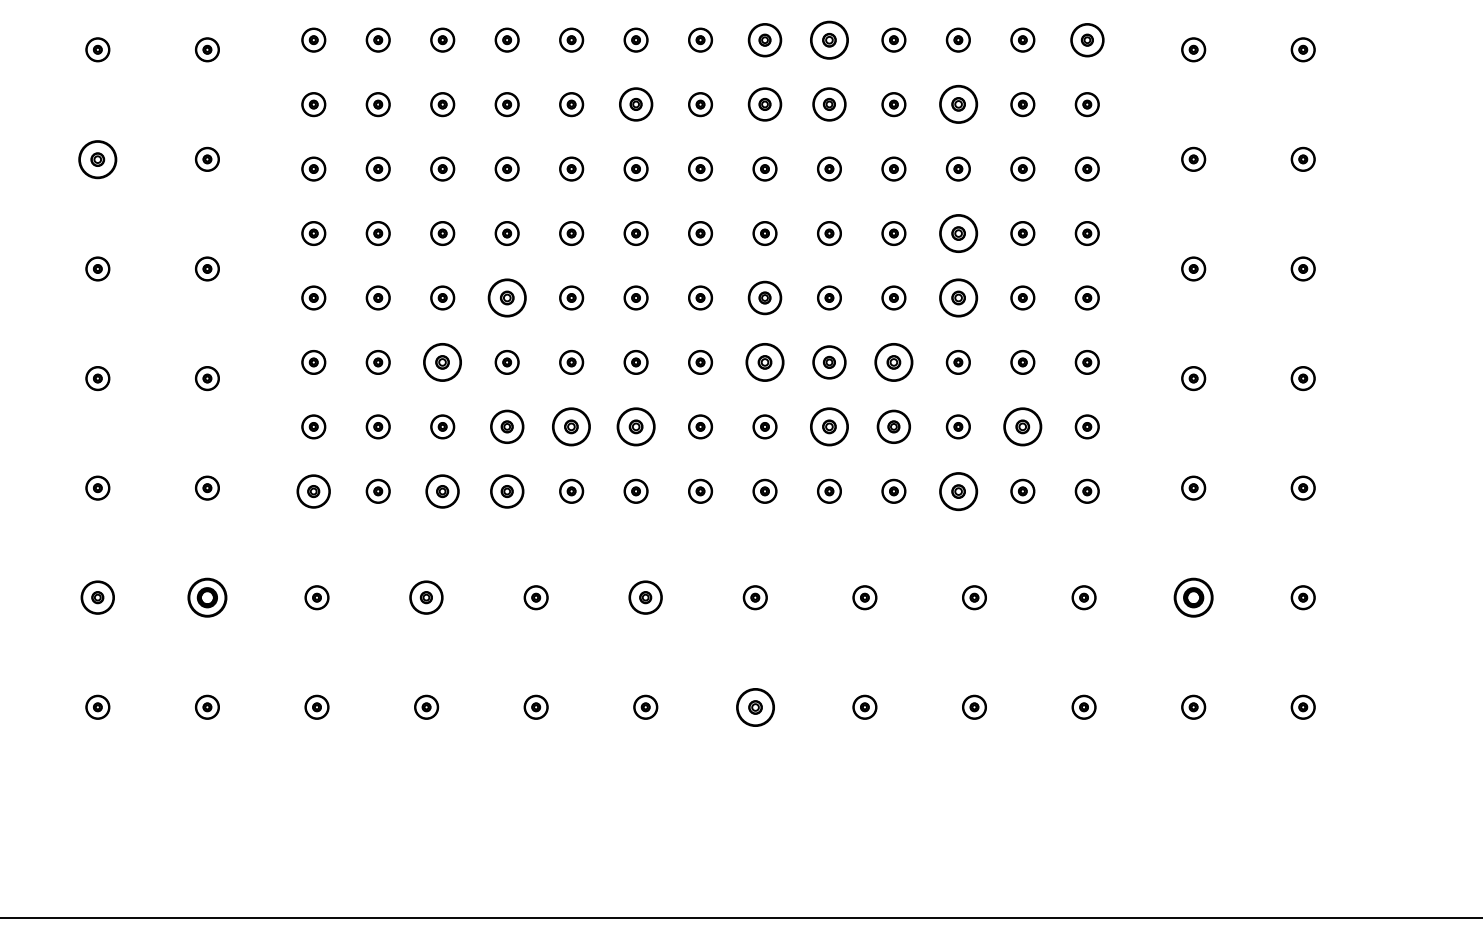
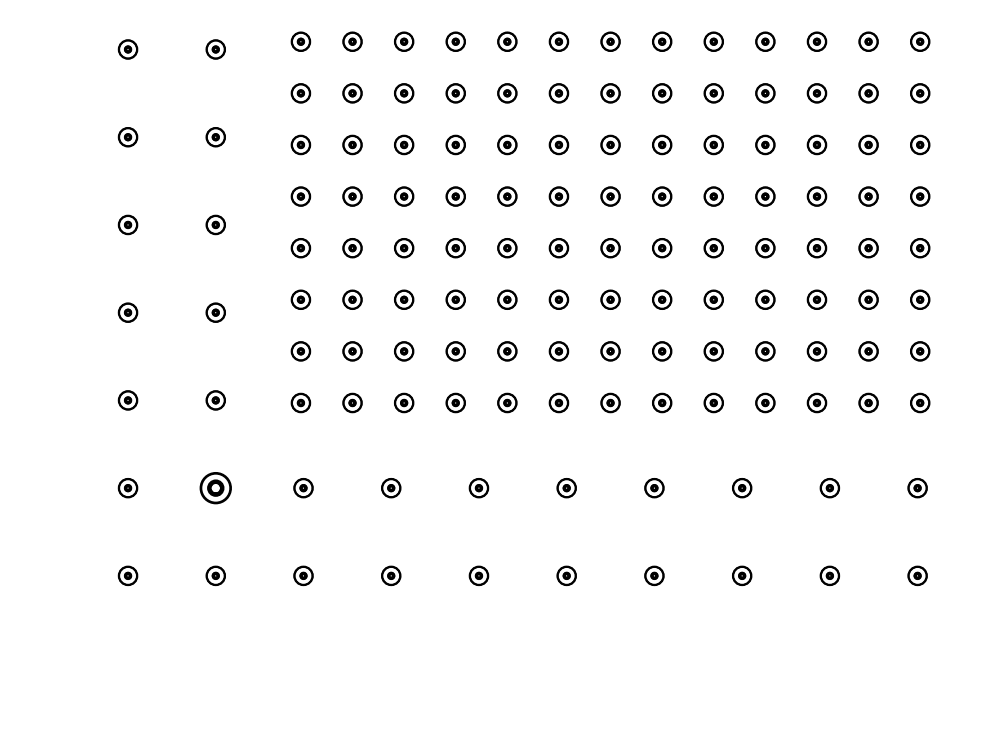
part: (764, 39) -> (661, 41), size x0.71
part: (829, 39) -> (713, 41), size x0.62
part: (1086, 39) -> (919, 41), size x0.71
part: (635, 104) -> (558, 93), size x0.71
part: (764, 104) -> (661, 93), size x0.71
part: (829, 104) -> (713, 93), size x0.71
part: (957, 104) -> (816, 93), size x0.62
part: (97, 158) -> (127, 136), size x0.62
part: (957, 233) -> (816, 196), size x0.62
part: (506, 297) -> (455, 247), size x0.62
part: (764, 297) -> (661, 247), size x0.71
part: (957, 297) -> (816, 247), size x0.62
part: (442, 362) -> (403, 299), size x0.62
part: (764, 362) -> (661, 299), size x0.62
part: (829, 362) -> (713, 299), size x0.71
part: (893, 362) -> (765, 299), size x0.62
part: (506, 426) -> (455, 351), size x0.71
part: (571, 426) -> (507, 351), size x0.62
part: (635, 426) -> (558, 351), size x0.62
part: (829, 426) -> (713, 351), size x0.62
part: (893, 426) -> (765, 351), size x0.71
part: (1022, 426) -> (868, 351), size x0.62
part: (313, 490) -> (300, 402), size x0.71
part: (442, 490) -> (403, 402), size x0.71
part: (506, 490) -> (455, 402), size x0.71
part: (957, 490) -> (816, 402), size x0.62
part: (97, 597) -> (127, 487), size x0.71
part: (426, 597) -> (391, 487), size x0.71
part: (645, 597) -> (566, 487), size x0.71
part: (754, 706) -> (653, 575), size x0.62

